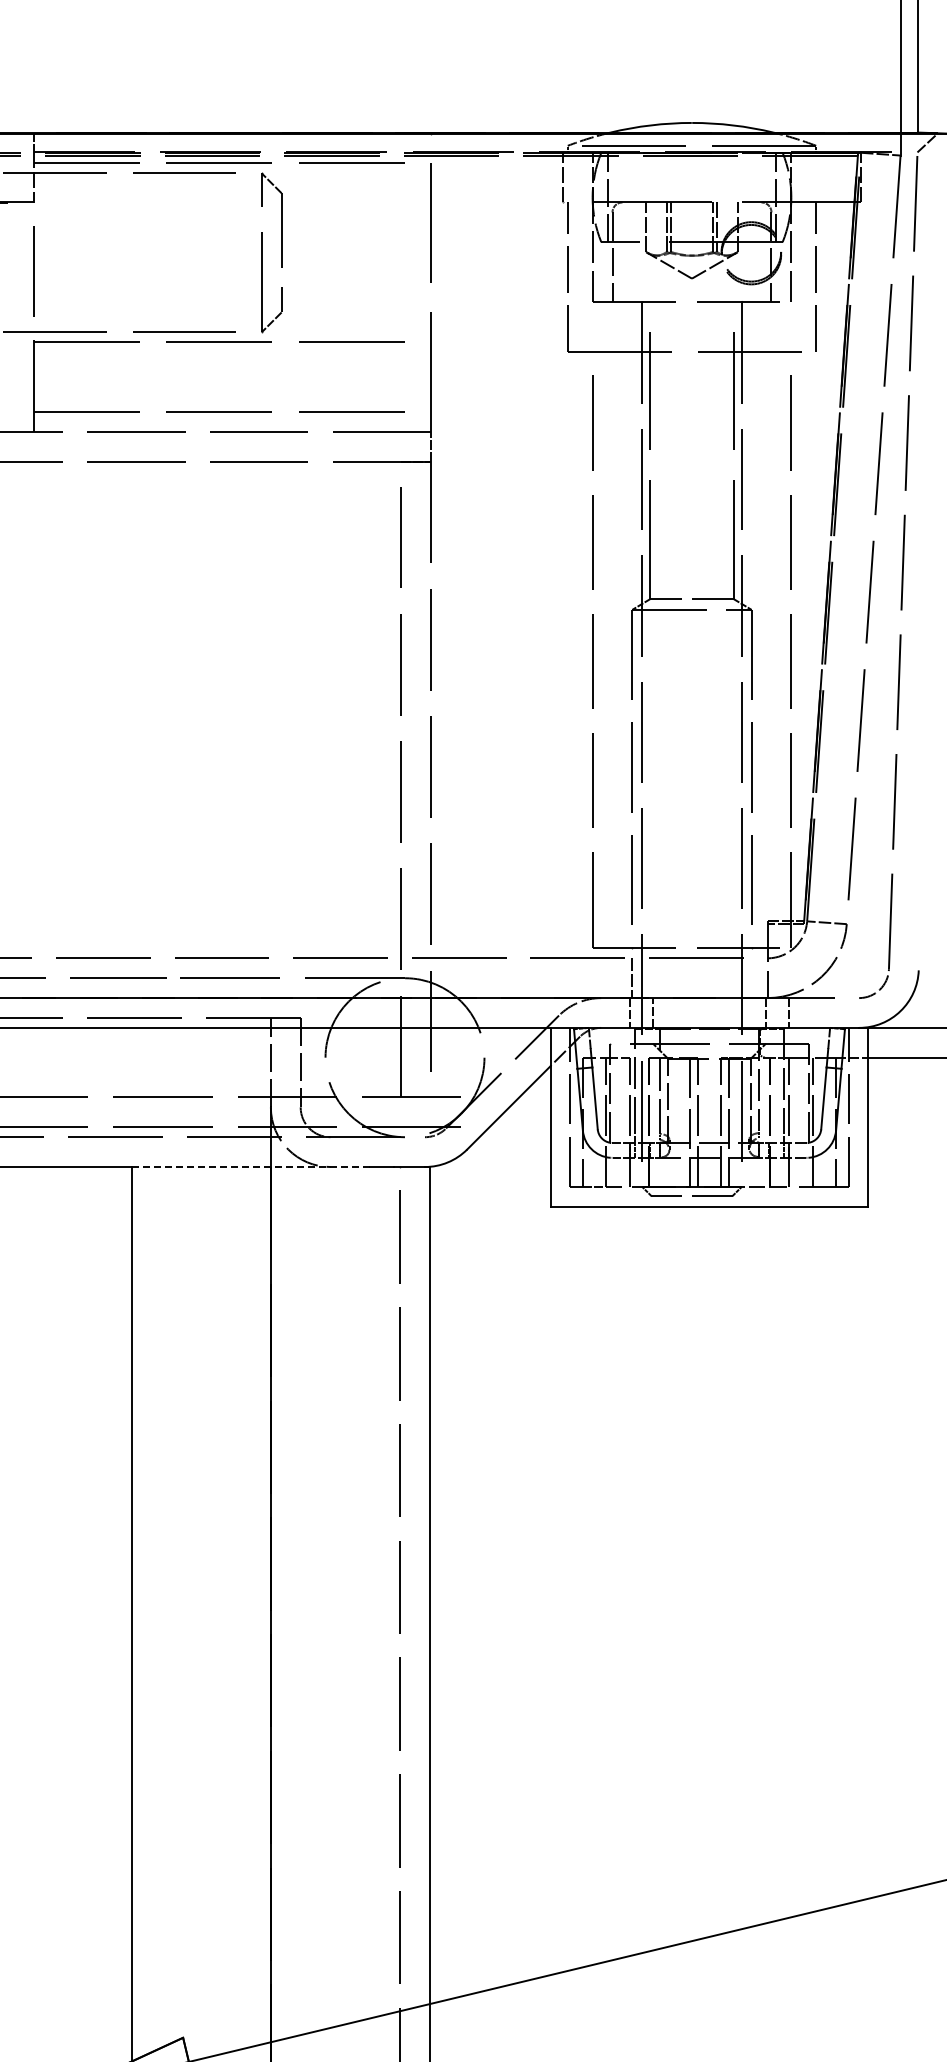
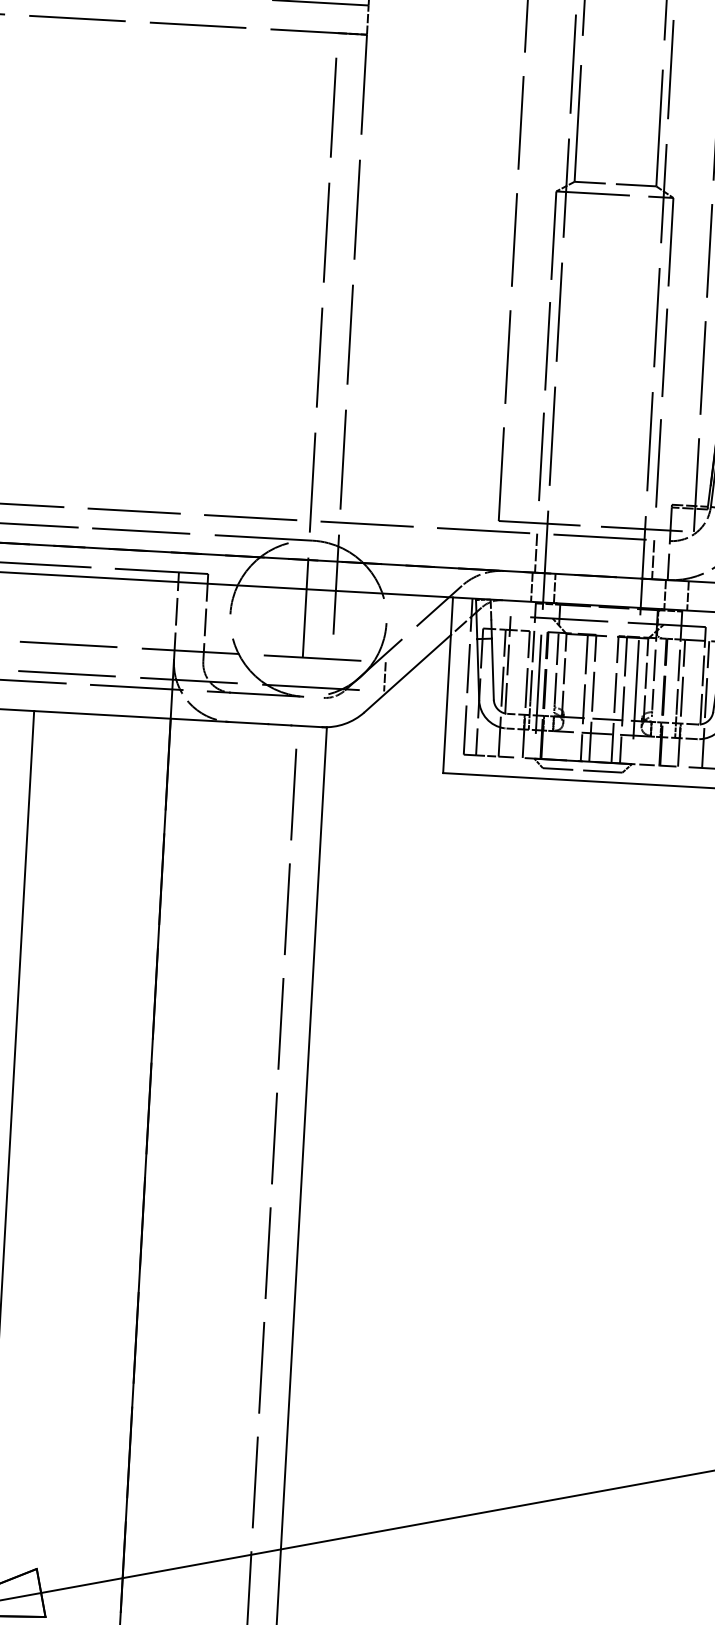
line: (751, 978) -> (653, 559), added
line: (485, 1112) -> (384, 676), added
line: (251, 1167) -> (151, 718), dashed -> solid

